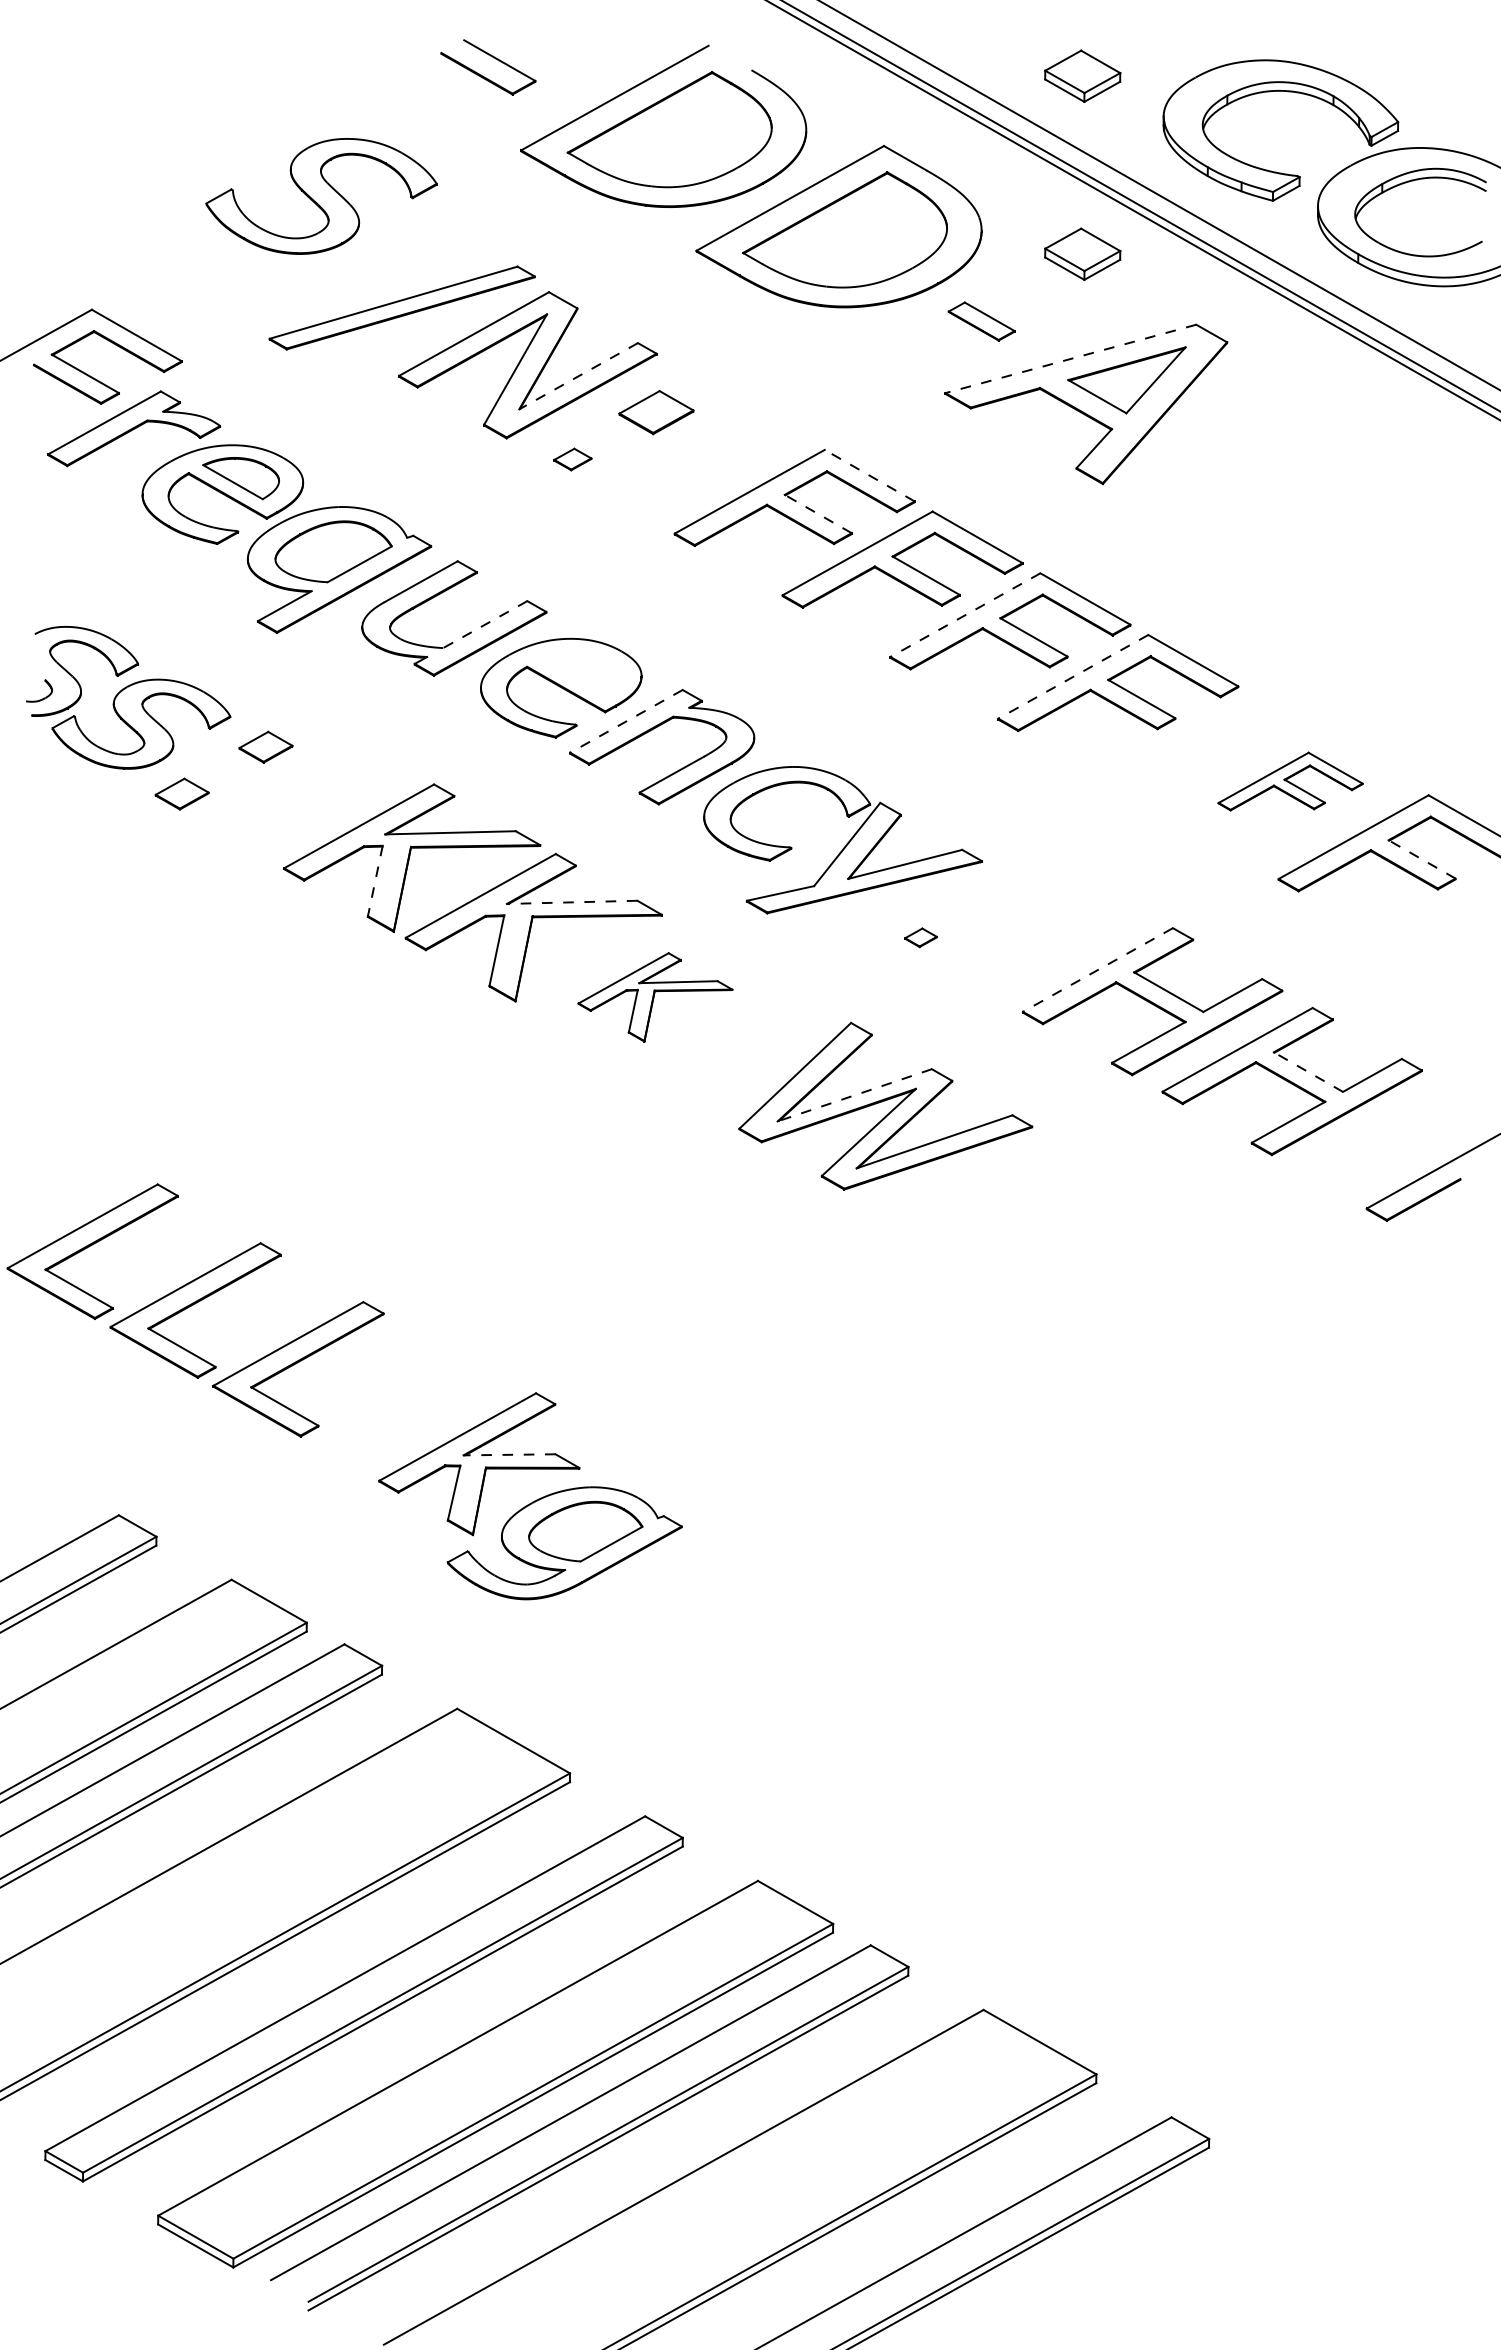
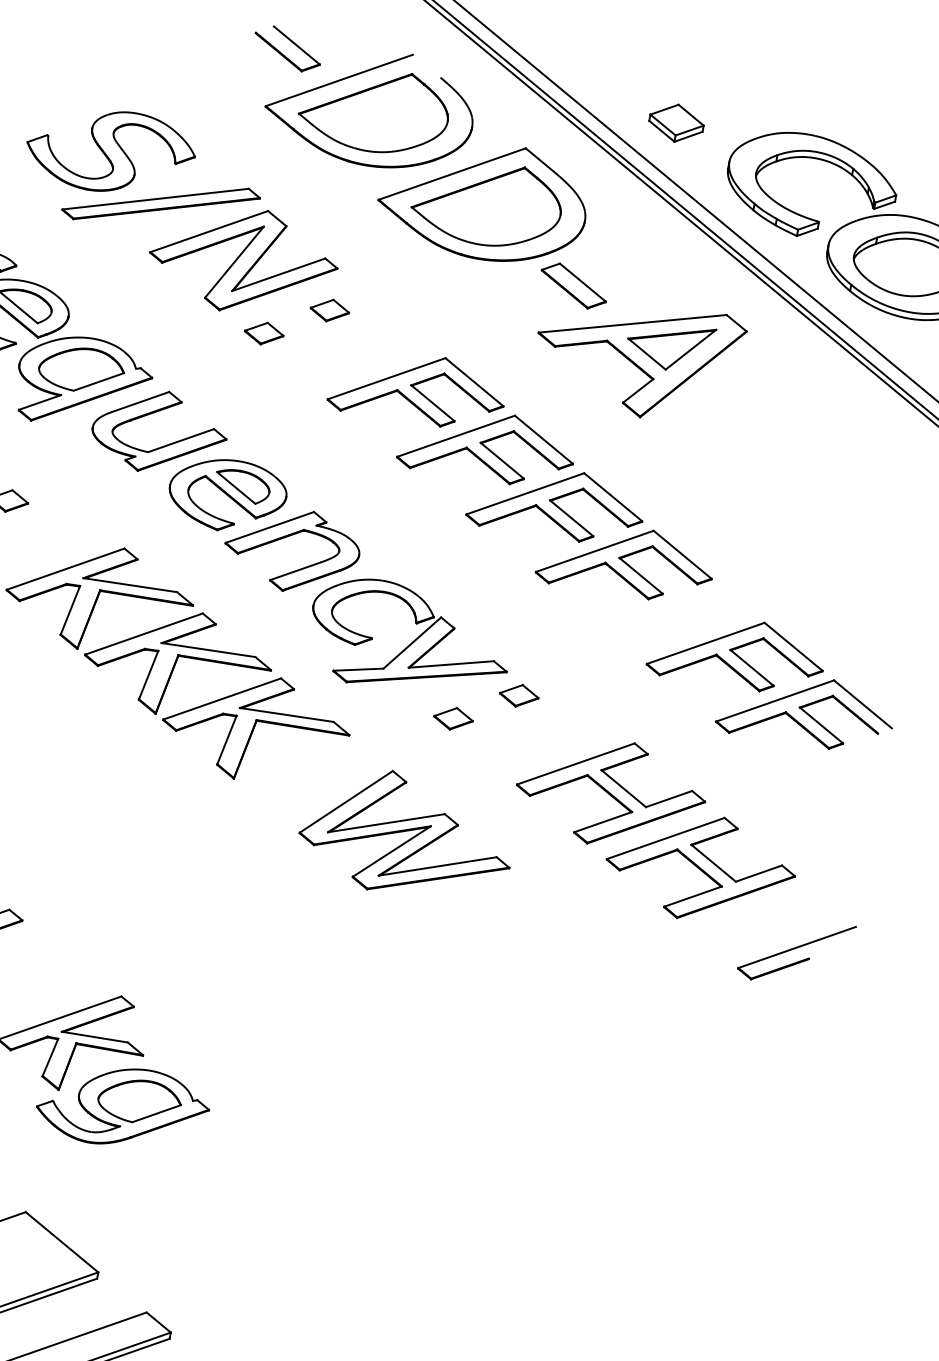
part: (484, 76) -> (283, 54), moved
part: (321, 196) -> (110, 151), moved
part: (1082, 253) -> (654, 249), removed
part: (981, 321) -> (573, 285), size x1.43
line: (1070, 358) -> (632, 323), dashed -> solid
line: (578, 376) -> (278, 274), dashed -> solid
part: (656, 412) -> (329, 310), size x0.71
part: (572, 459) -> (263, 333), size x1.43
line: (869, 475) -> (474, 382), dashed -> solid
line: (818, 514) -> (432, 403), dashed -> solid
line: (965, 615) -> (525, 494), dashed -> solid
line: (484, 624) -> (180, 440), dashed -> solid
part: (579, 671) -> (242, 485), added
line: (1073, 676) -> (595, 551), dashed -> solid
line: (626, 721) -> (269, 527), dashed -> solid
part: (1290, 781) -> (737, 653), size x1.67
line: (1422, 859) -> (821, 725), dashed -> solid
line: (375, 880) -> (70, 609), dashed -> solid
part: (1004, 890) -> (519, 695), added
line: (571, 902) -> (208, 650), dashed -> solid
part: (920, 937) -> (453, 718), size x1.67
line: (1097, 970) -> (575, 764), dashed -> solid
part: (655, 997) -> (256, 728), size x1.67
line: (1308, 1072) -> (713, 863), dashed -> solid
line: (854, 1095) -> (386, 823), dashed -> solid
line: (509, 1454) -> (94, 1036), dashed -> solid

